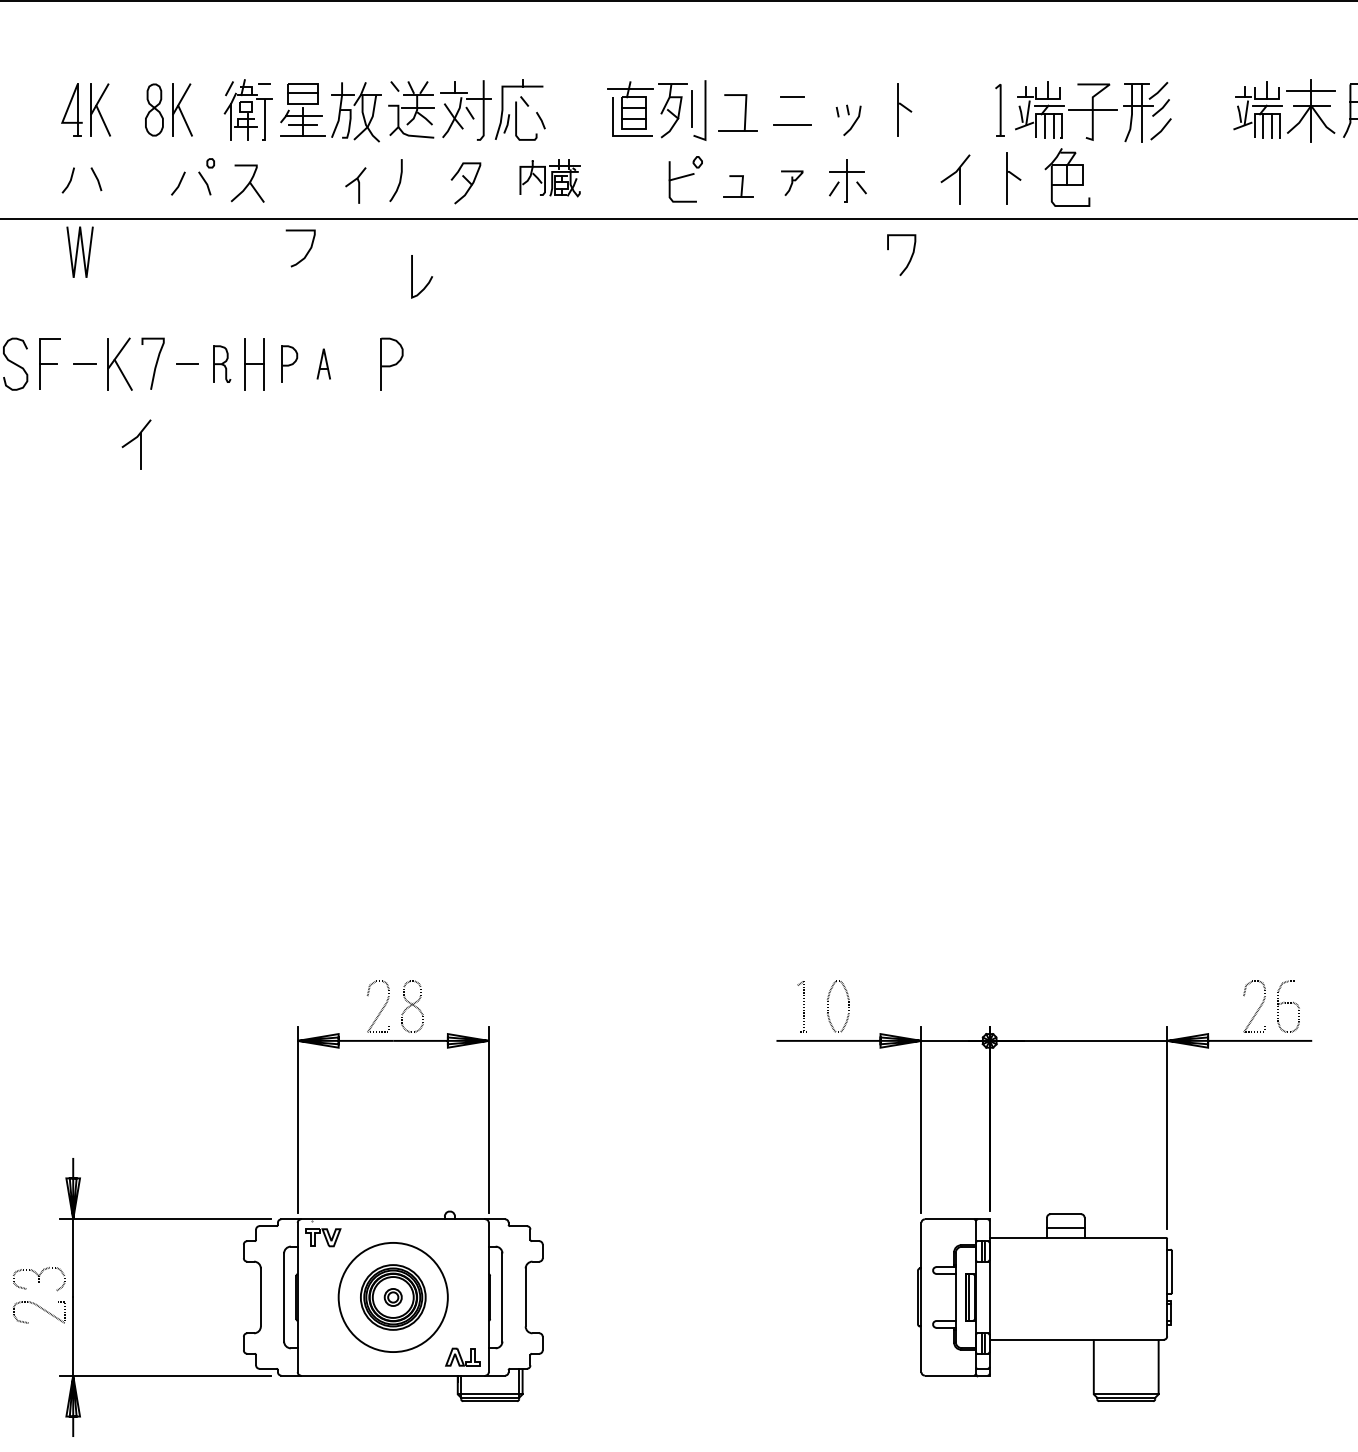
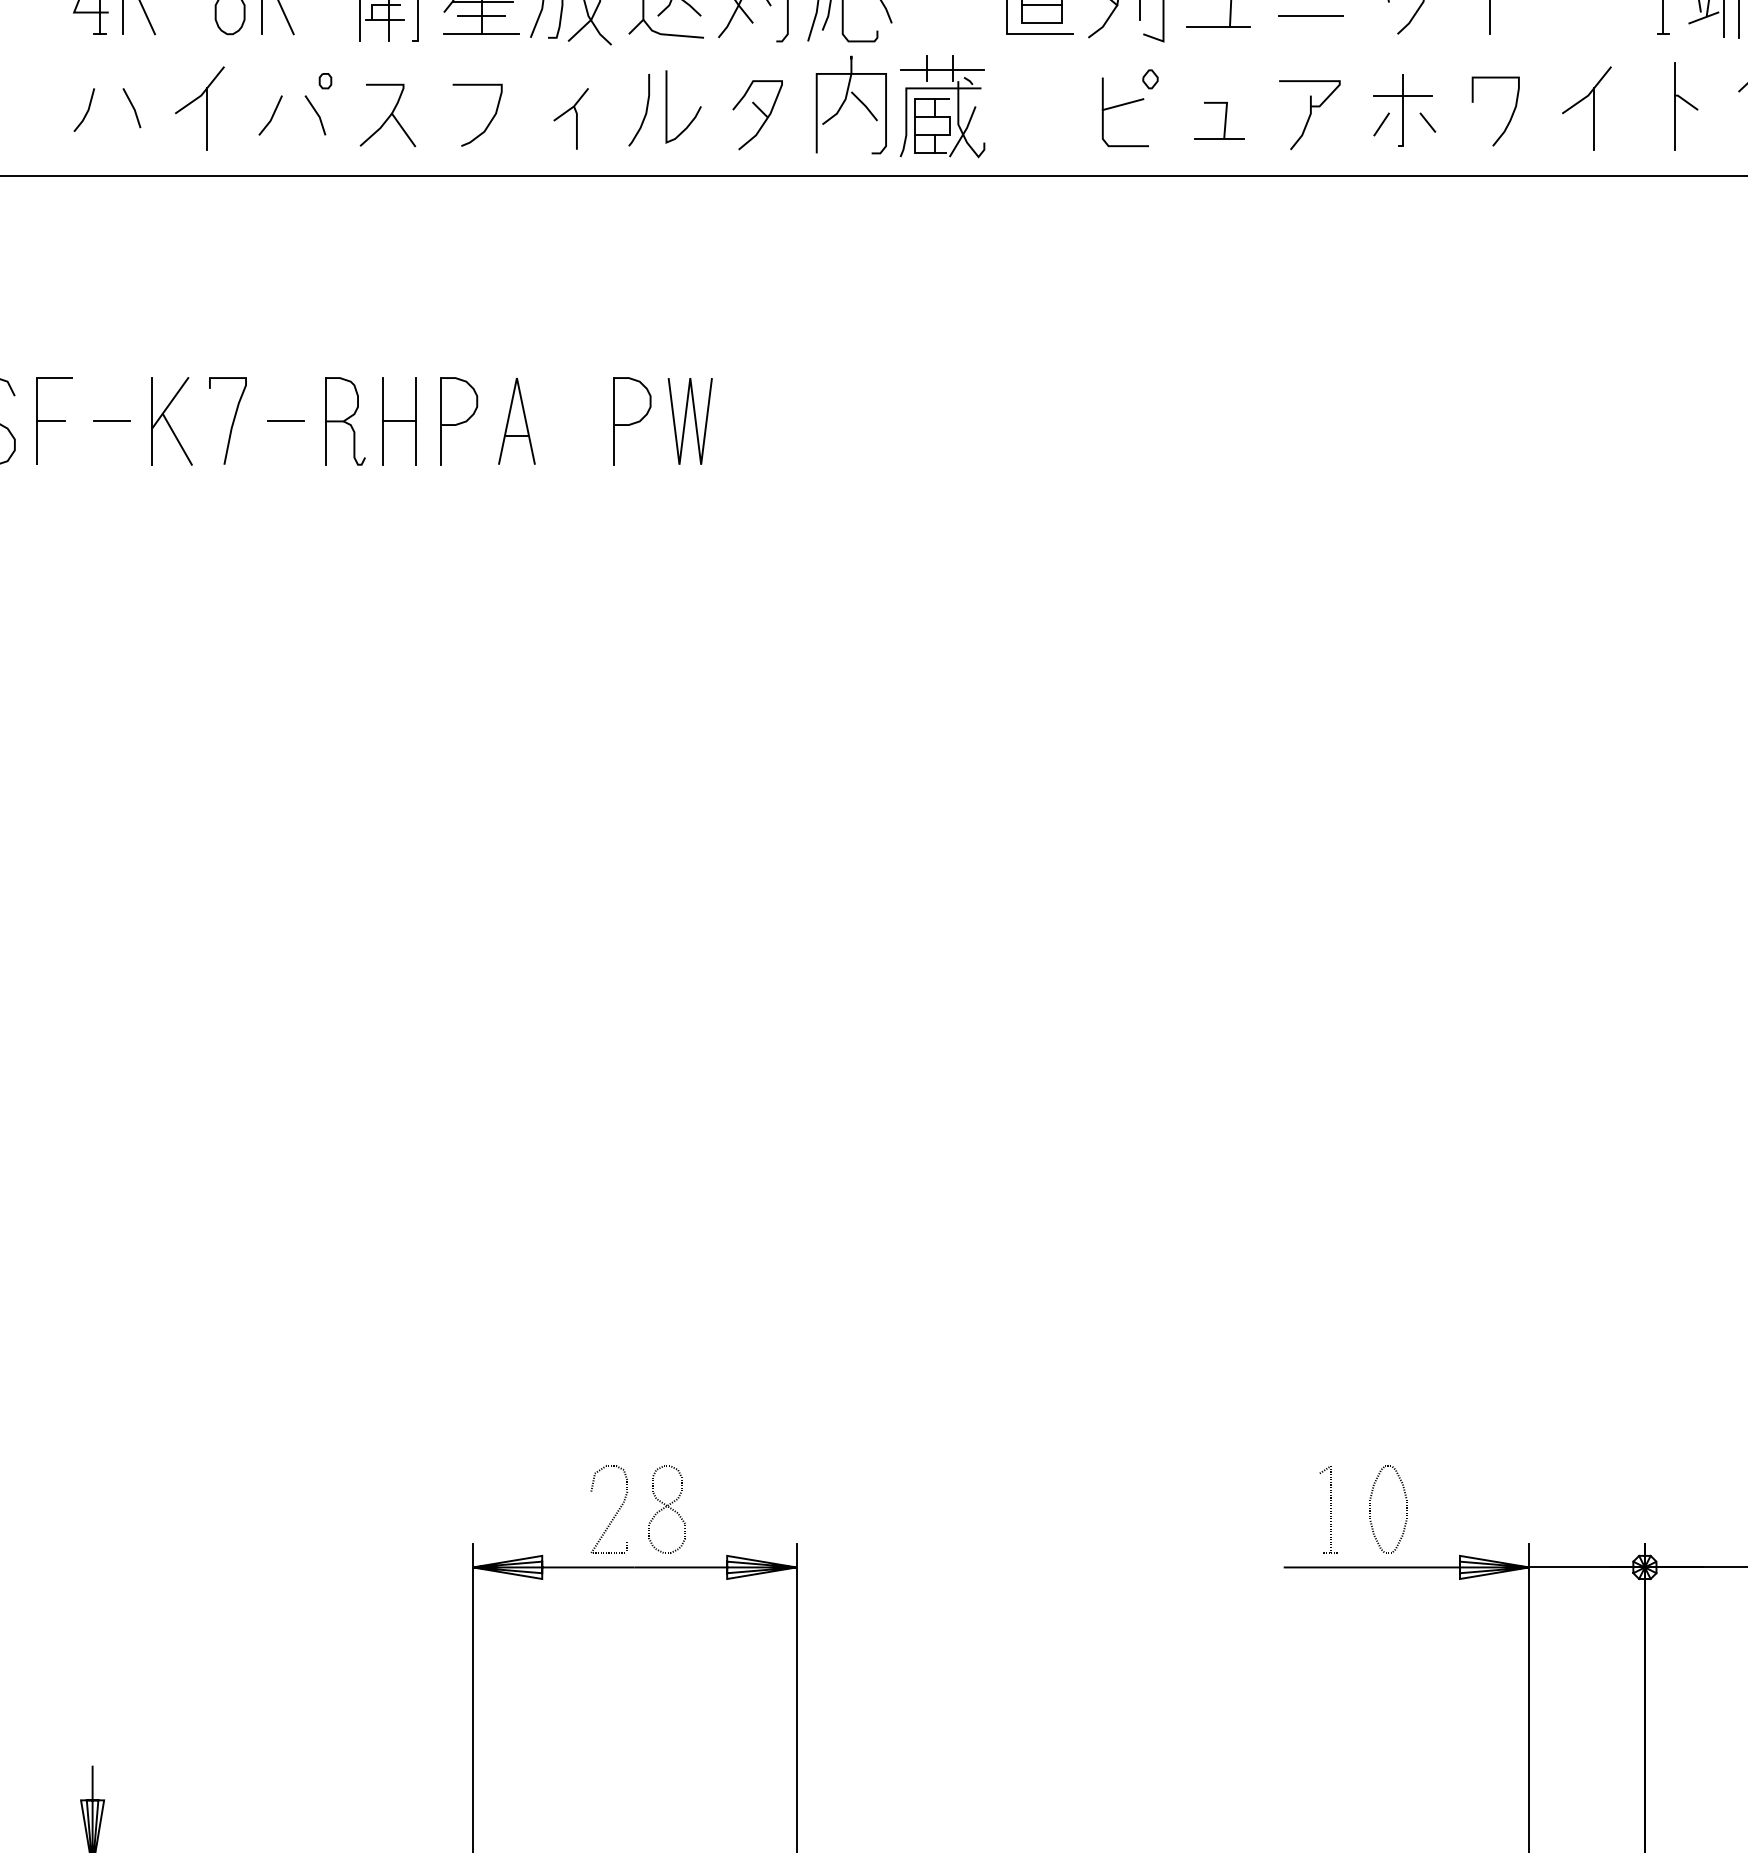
part: (549, 178) -> (899, 106), size x1.67
part: (791, 183) -> (1309, 115), size x1.67
line: (77, 251) -> (685, 420), moved
curve: (307, 251) -> (489, 120), moved
curve: (909, 259) -> (1509, 118), moved
curve: (429, 279) -> (696, 111), moved
part: (222, 363) -> (345, 420), size x1.43
part: (289, 363) -> (458, 420), size x1.43
part: (323, 363) -> (516, 420), size x1.67
part: (136, 444) -> (199, 108), moved

